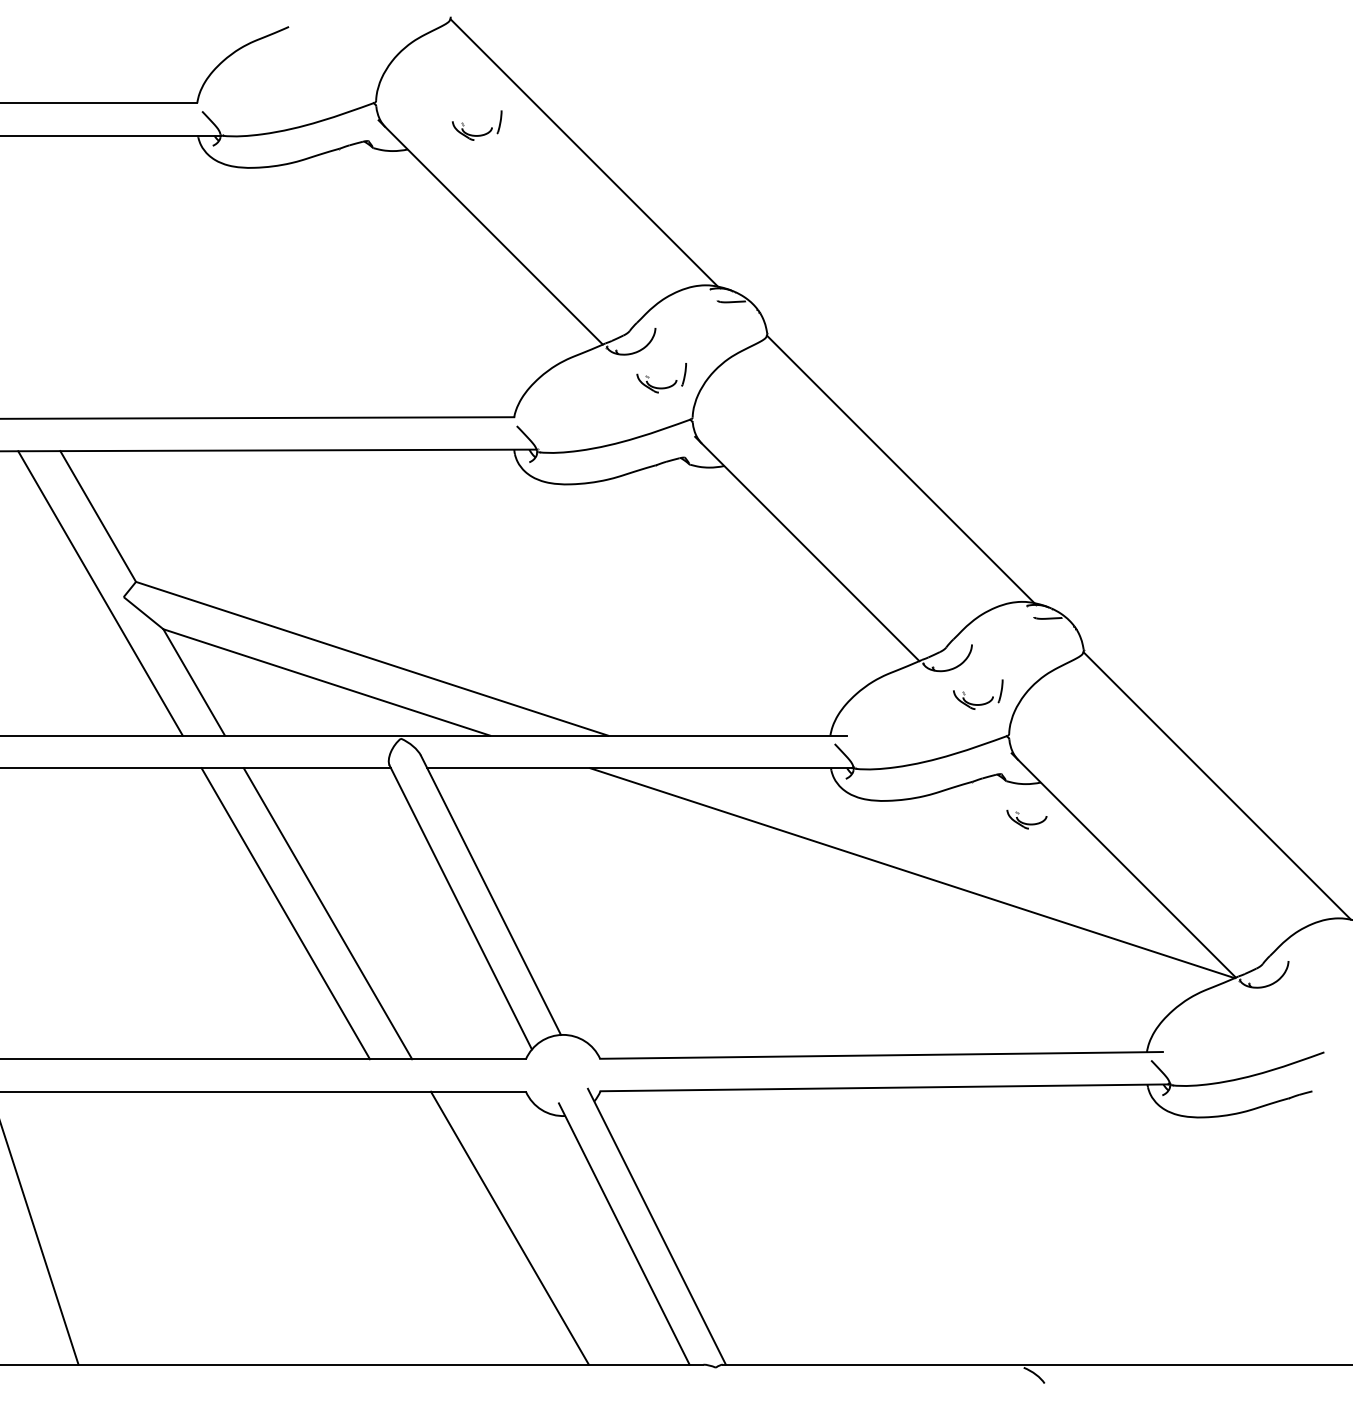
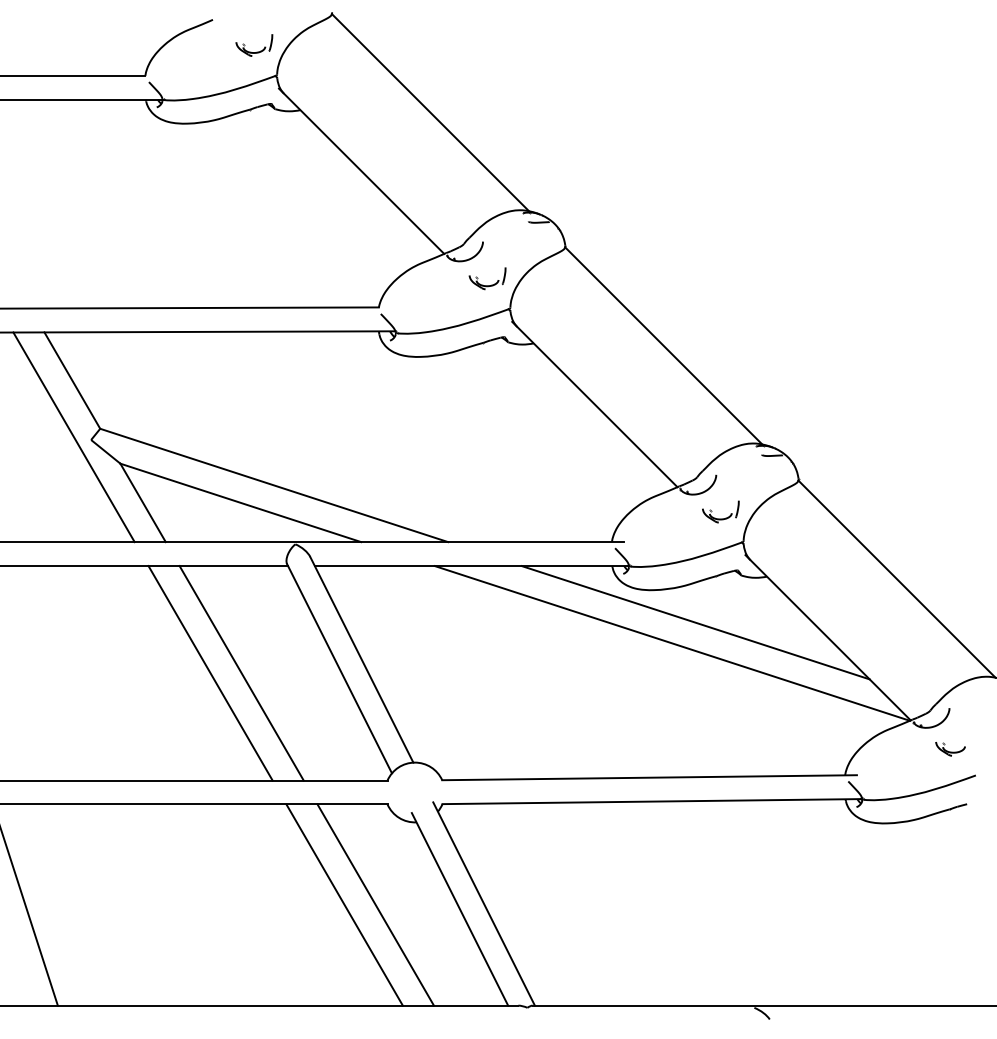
part: (479, 134) -> (256, 51), moved
part: (1026, 819) -> (950, 749), moved
line: (943, 845) -> (695, 623), added
line: (467, 1227) -> (344, 904), added

